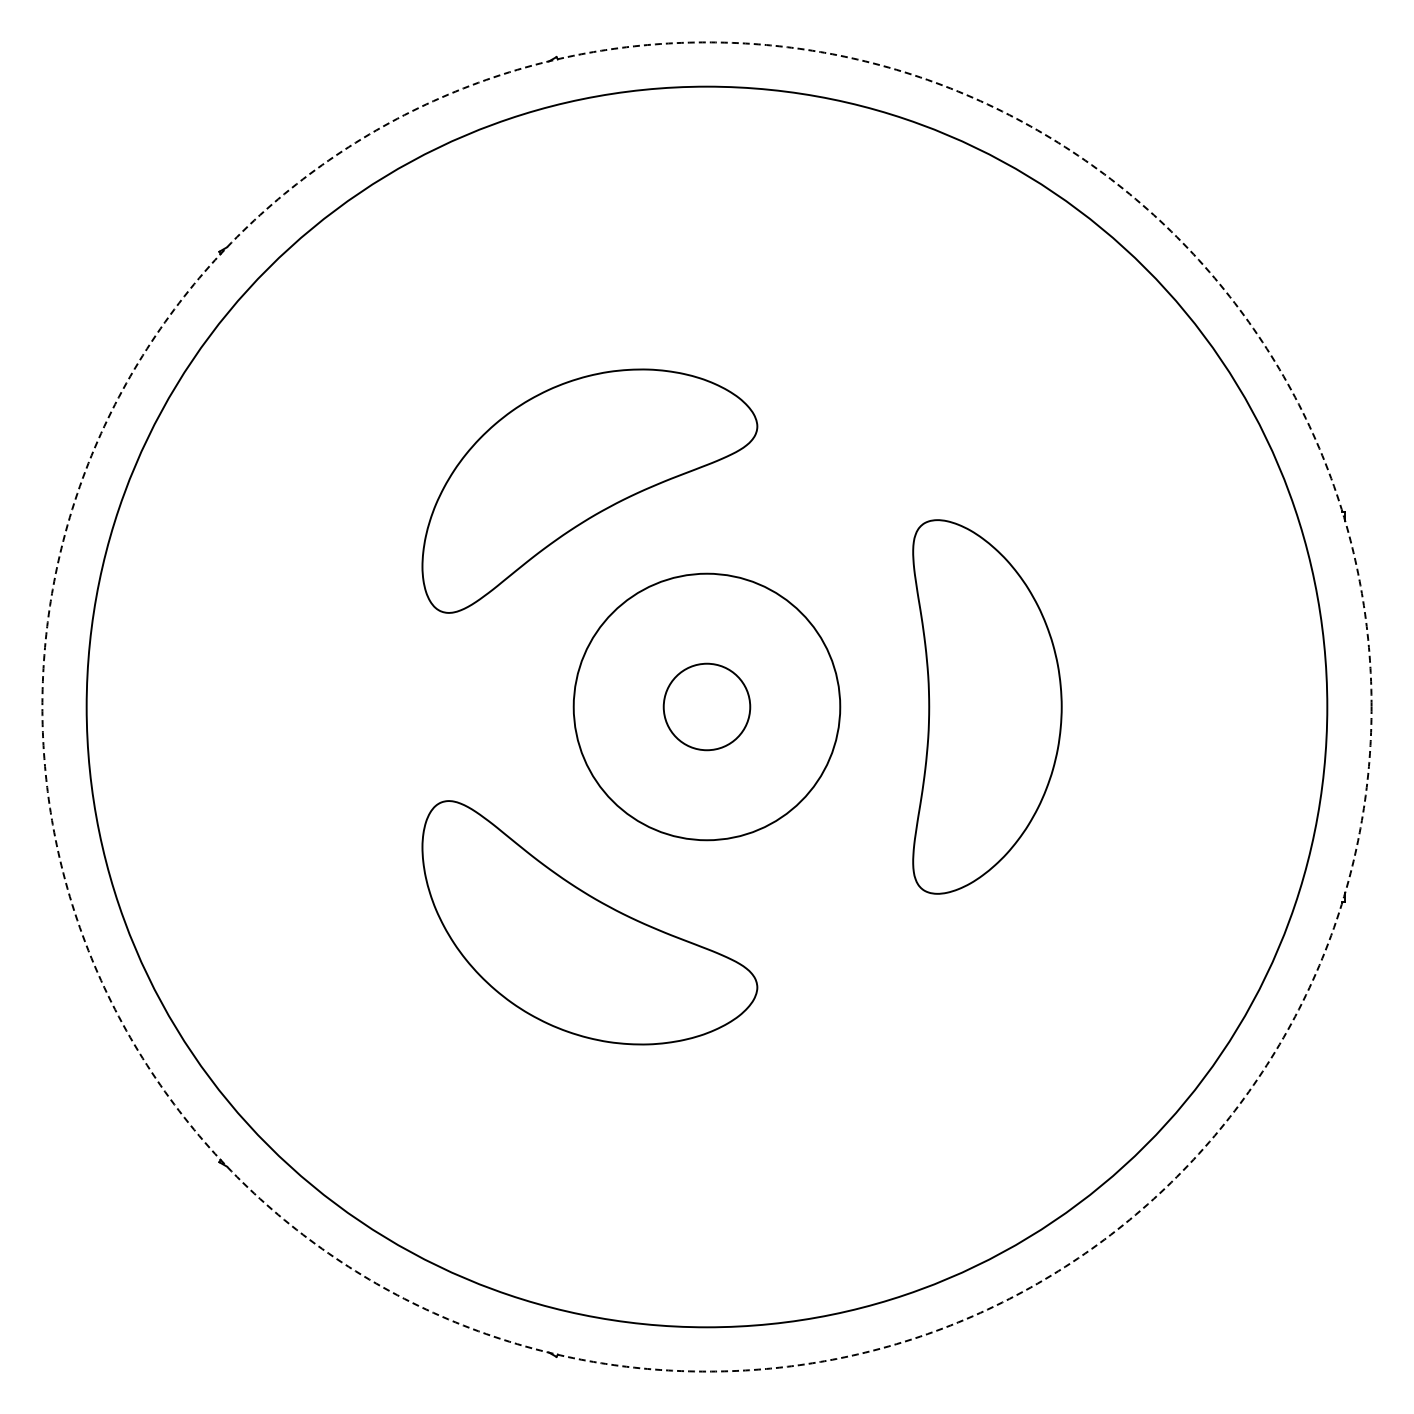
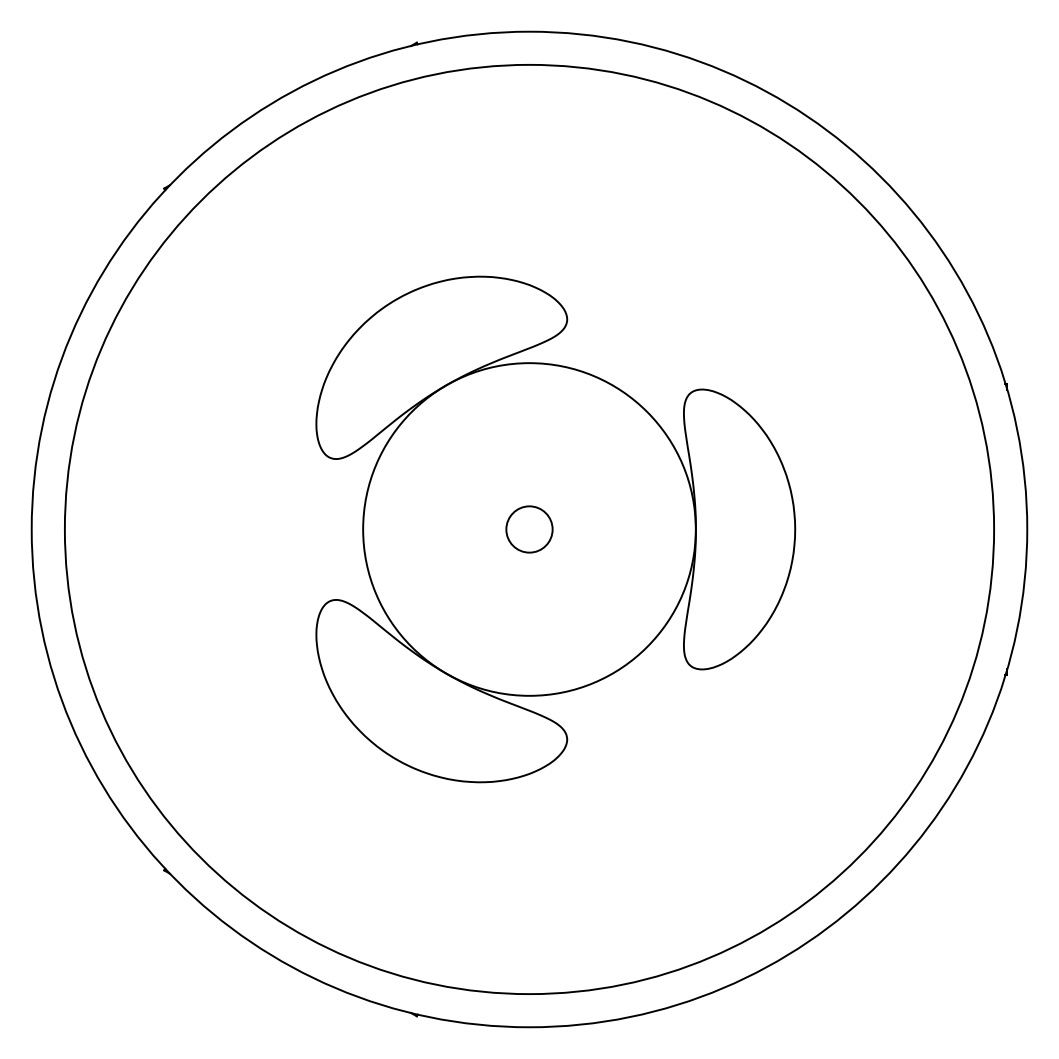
circle: (706, 706) -> (529, 529), dashed -> solid
circle: (706, 706) -> (529, 529), size x0.71
circle: (706, 706) -> (529, 529), size x1.67

